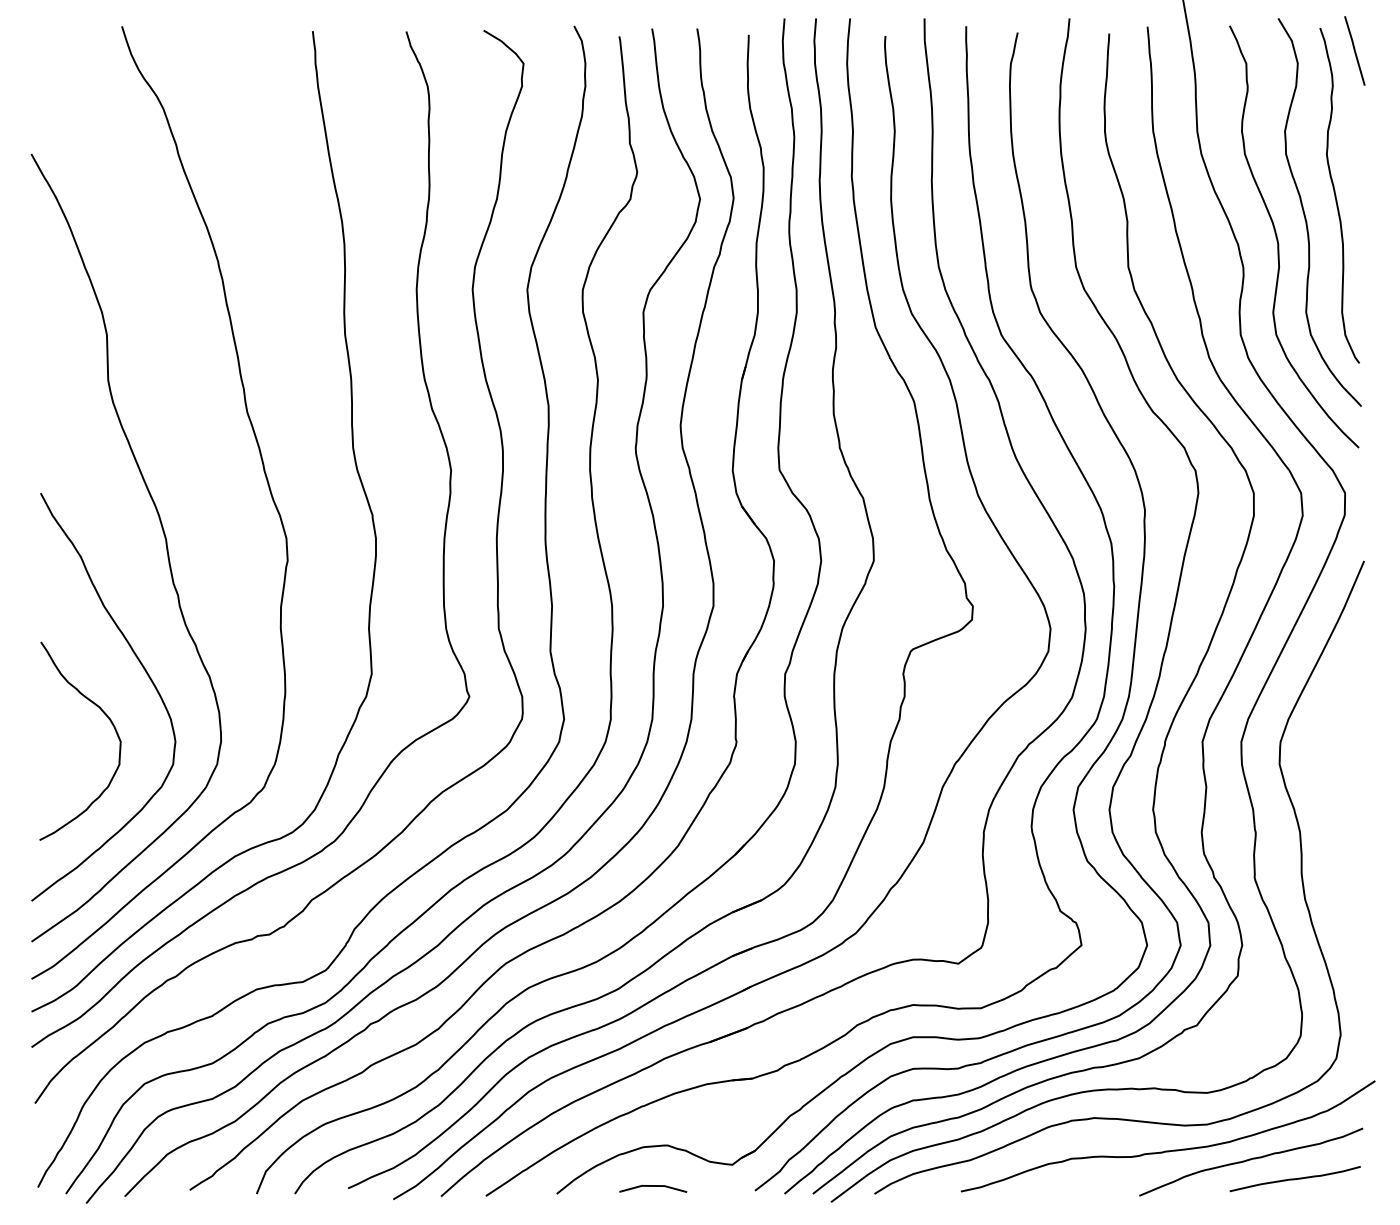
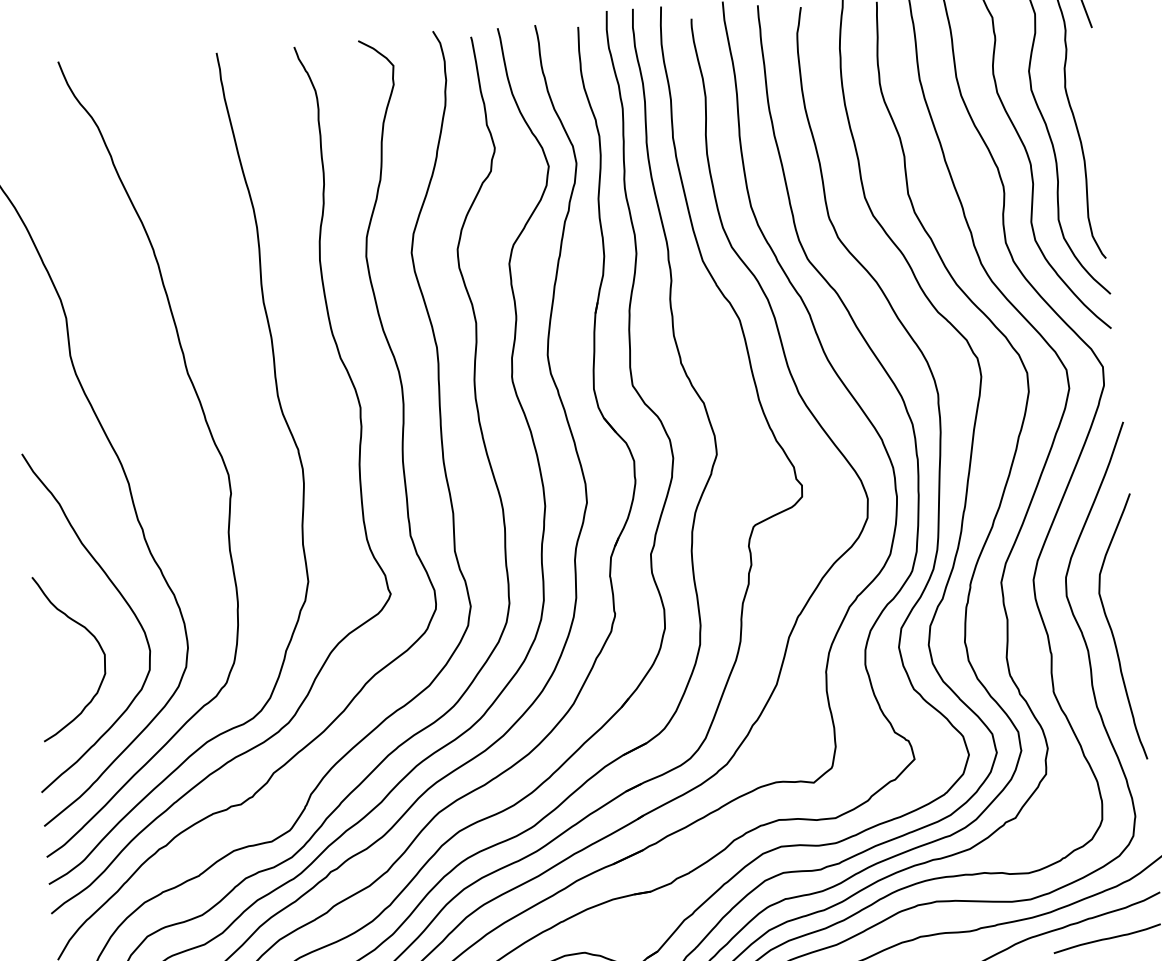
curve: (1331, 811) -> (1112, 631), added

